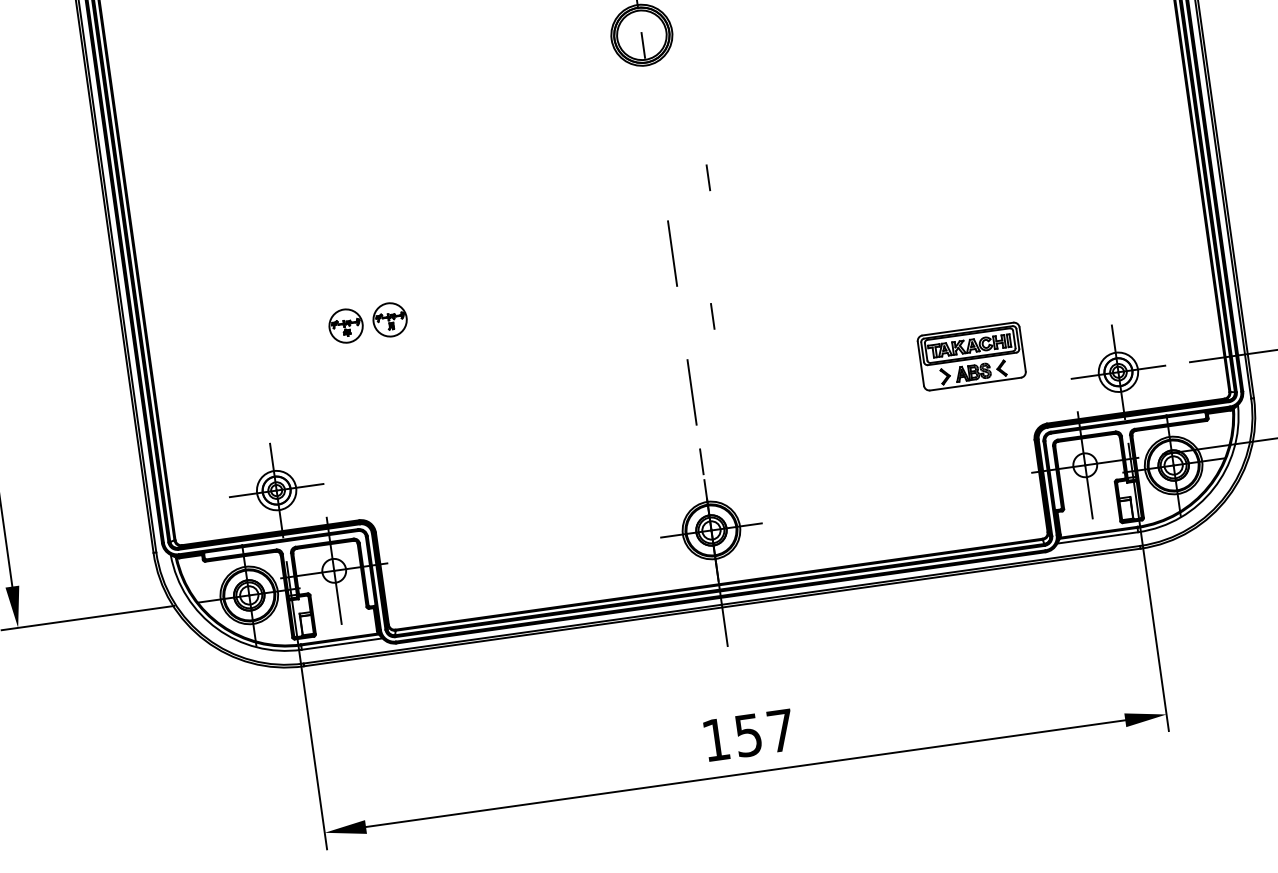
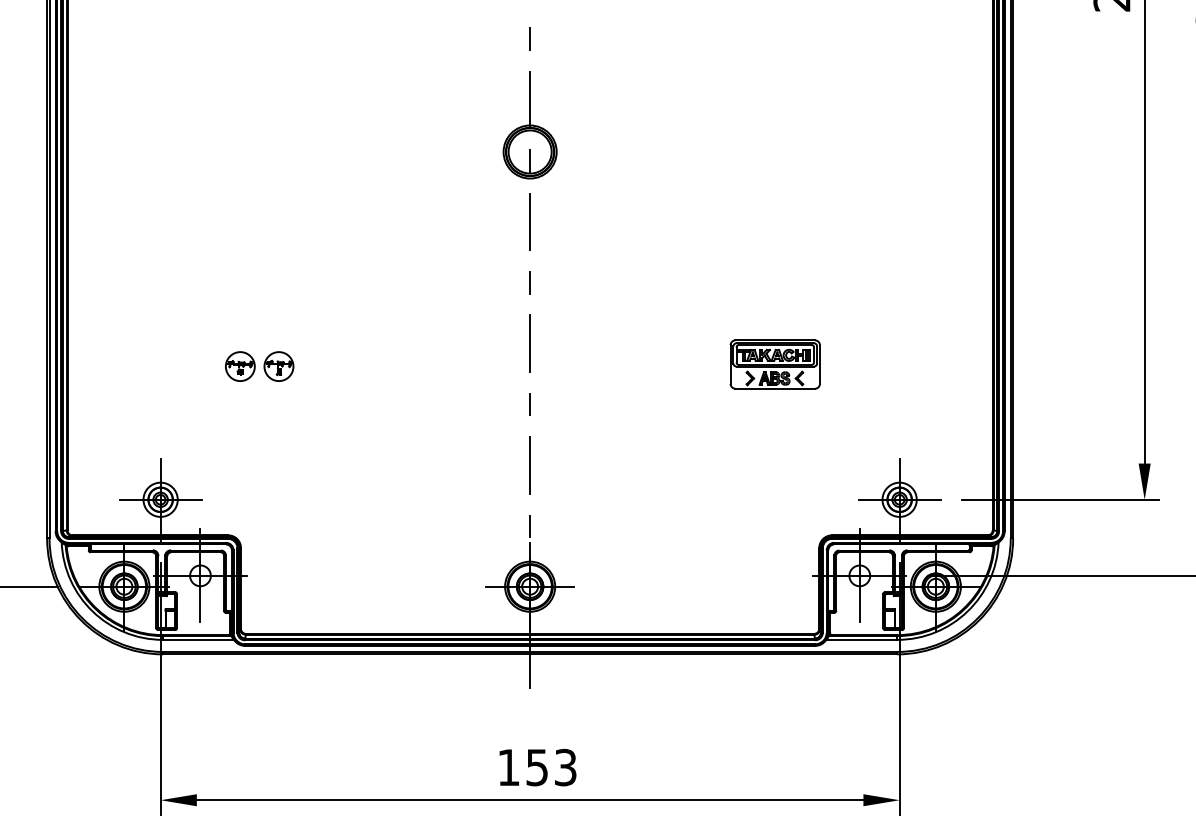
line: (653, 114) -> (530, 221), added
line: (707, 177) -> (529, 282), moved
line: (712, 316) -> (529, 404), moved
part: (970, 356) -> (774, 364), moved
text: (780, 730) -> (565, 767), 157 -> 153

